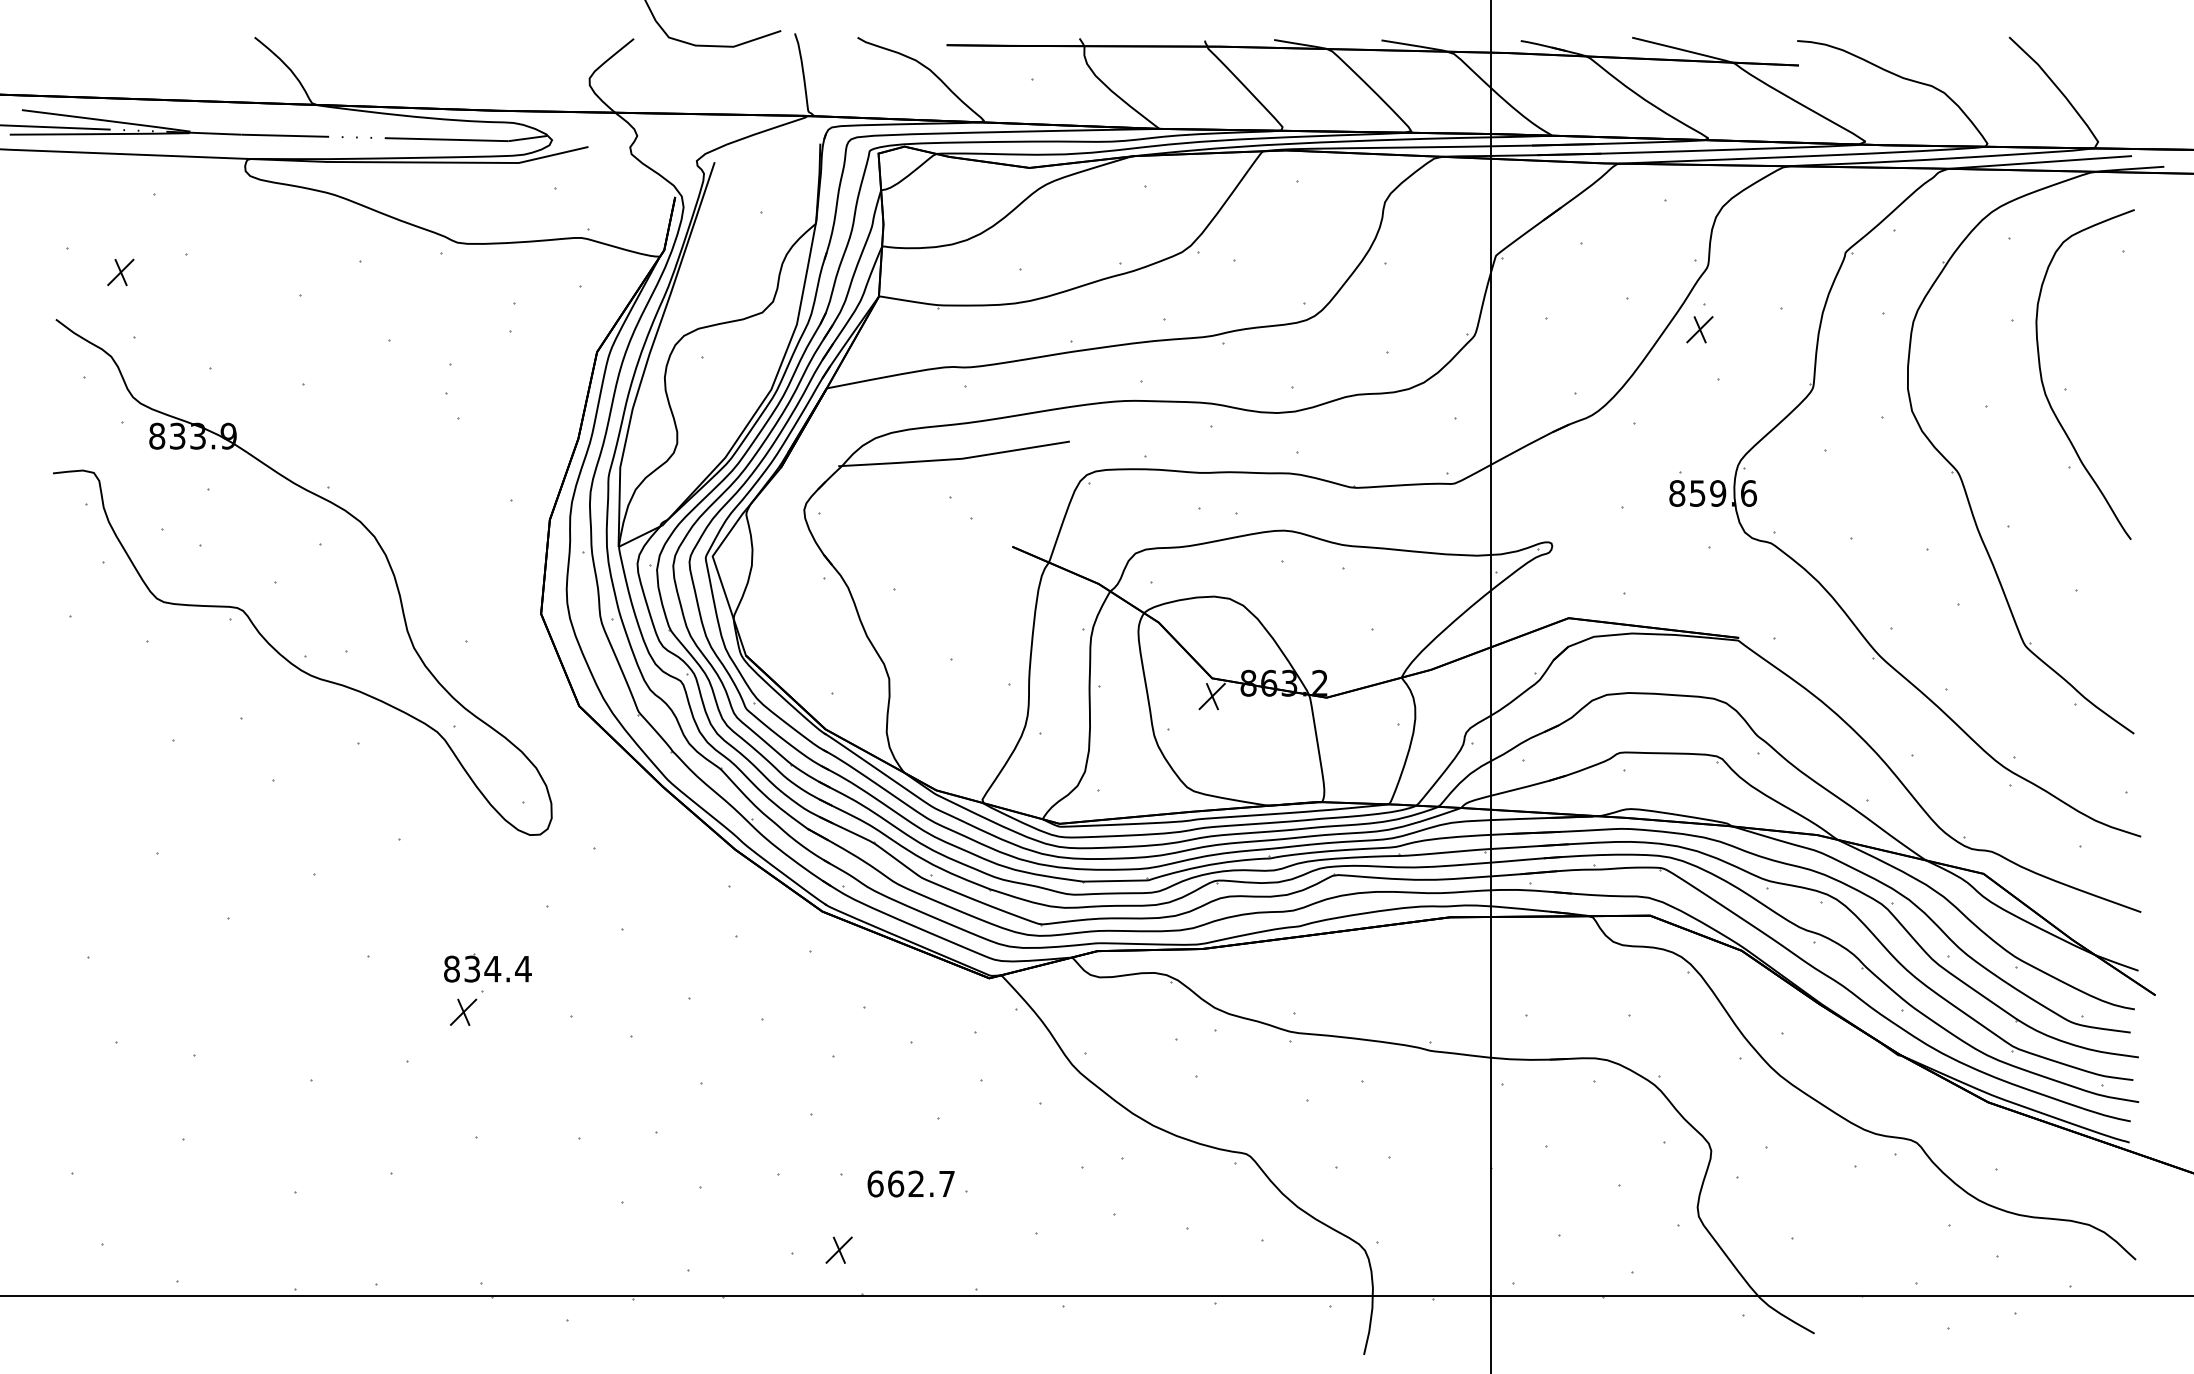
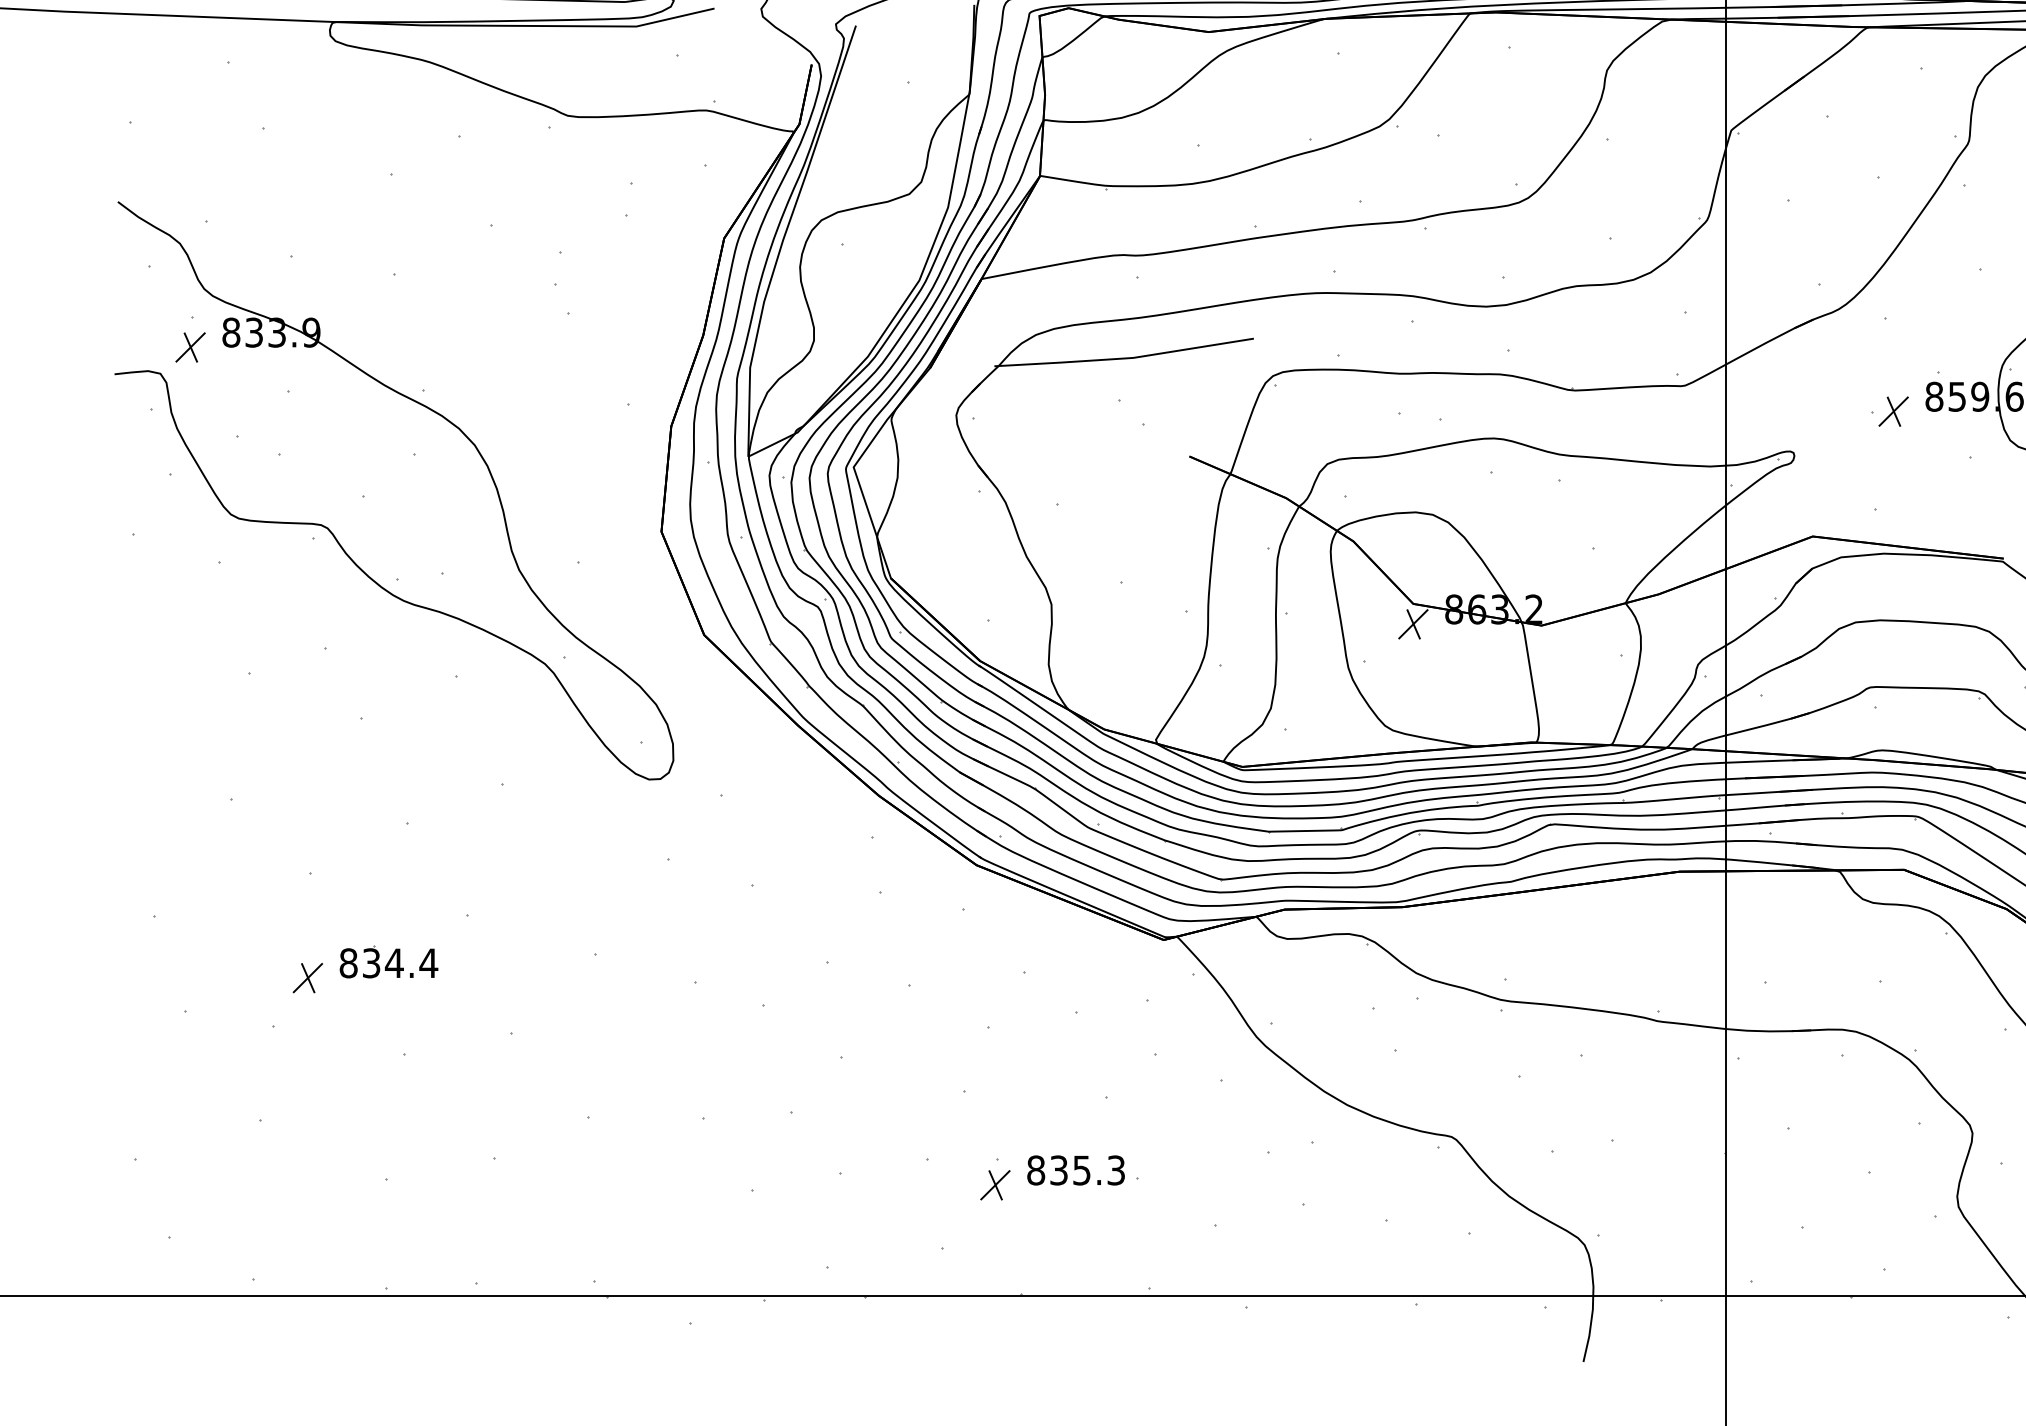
part: (120, 272) -> (190, 347), moved
part: (1699, 329) -> (1893, 411), moved
part: (487, 967) -> (388, 961), moved
part: (463, 1011) -> (307, 977), moved
text: (910, 1183) -> (1075, 1169), 662.7 -> 835.3
part: (838, 1249) -> (994, 1184), moved

